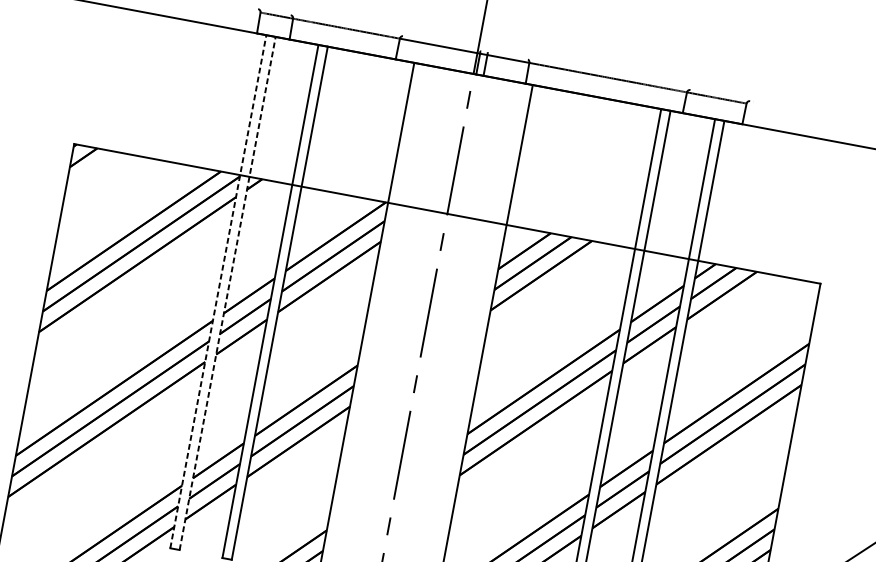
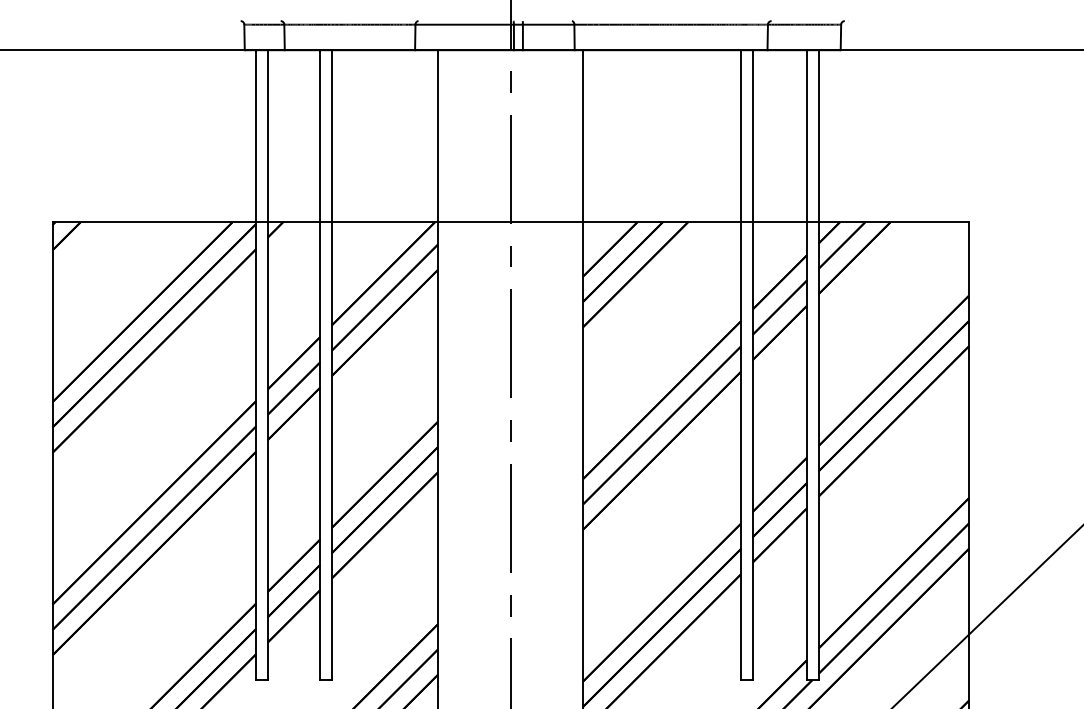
line: (218, 292) -> (256, 365), dashed -> solid
line: (227, 293) -> (267, 365), dashed -> solid

